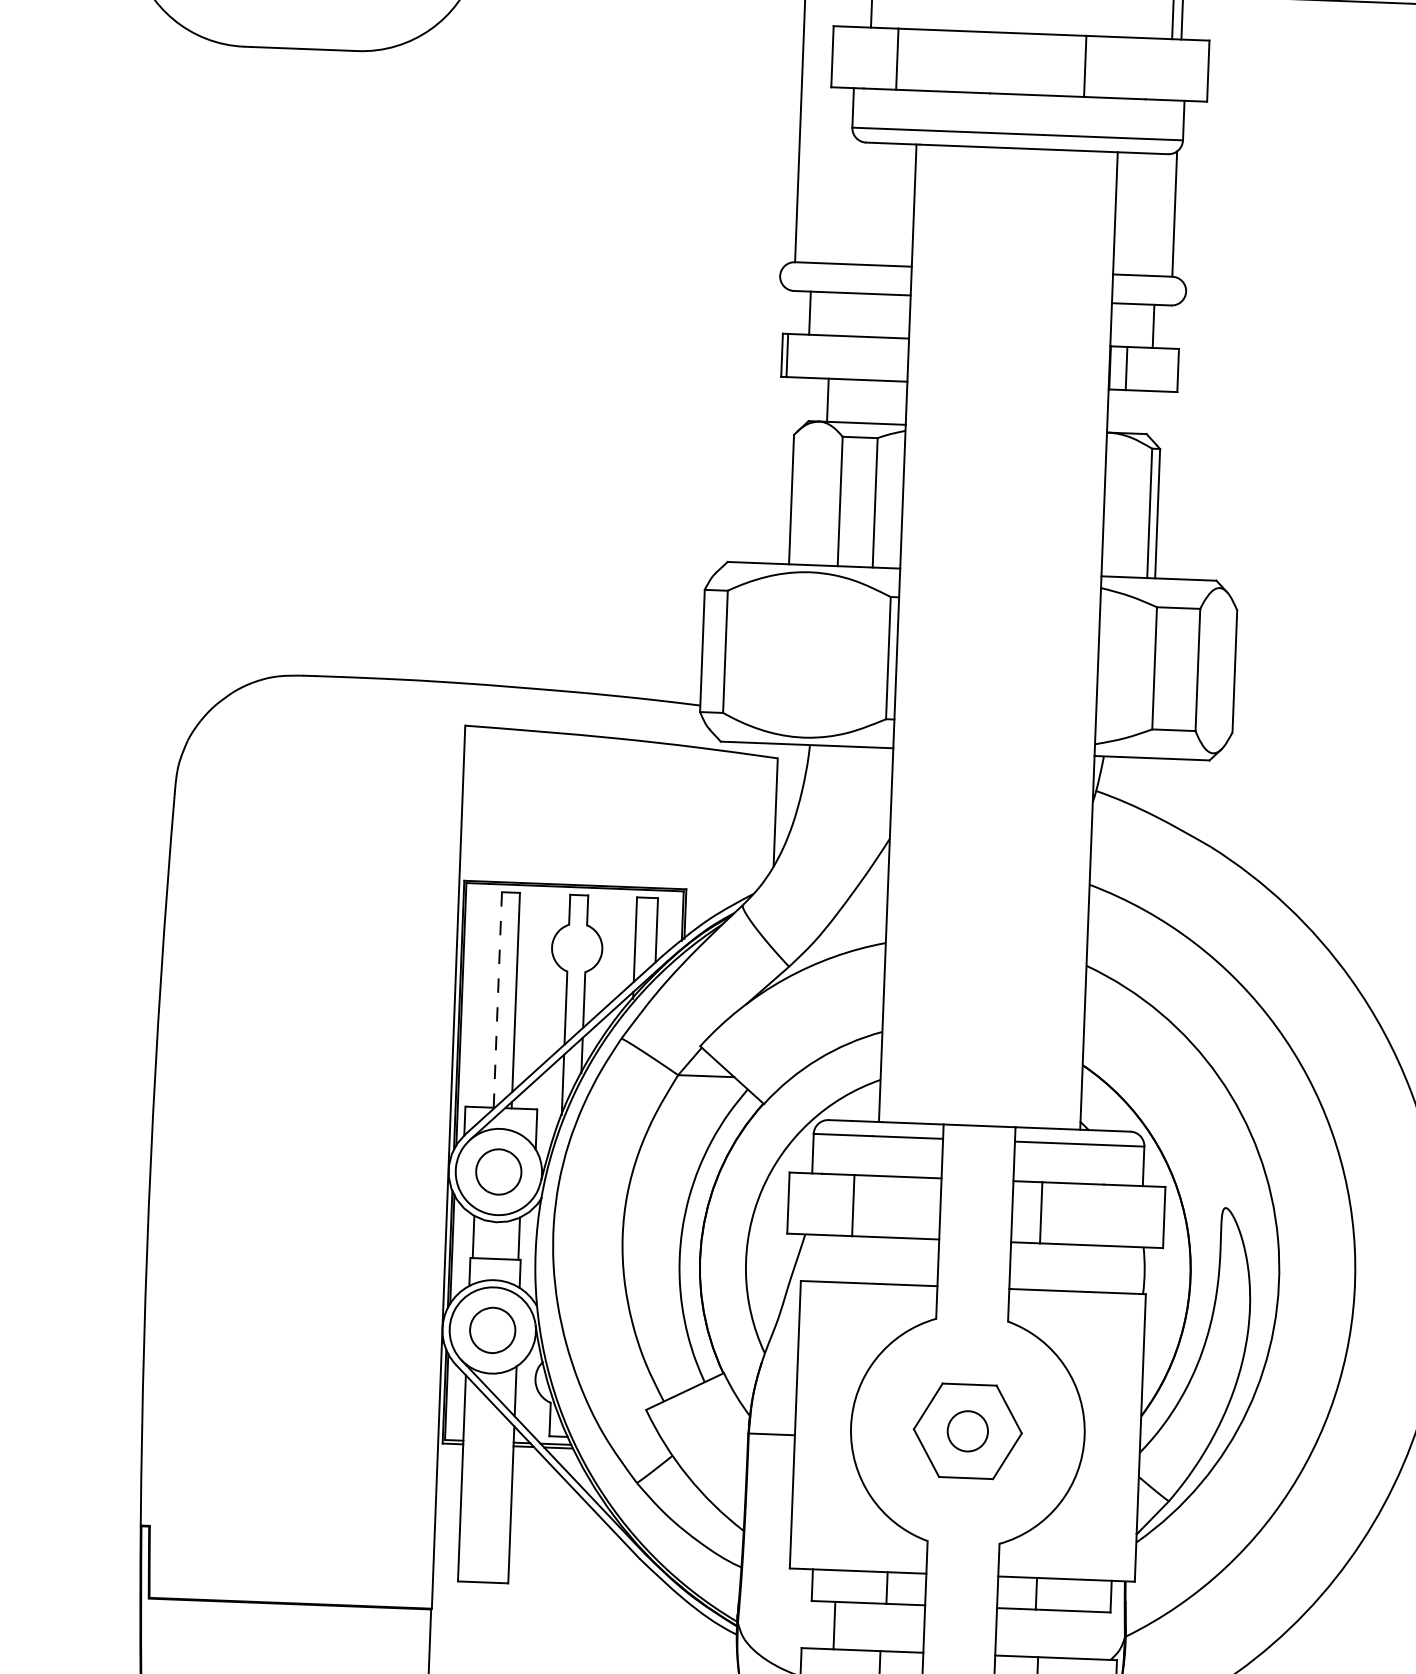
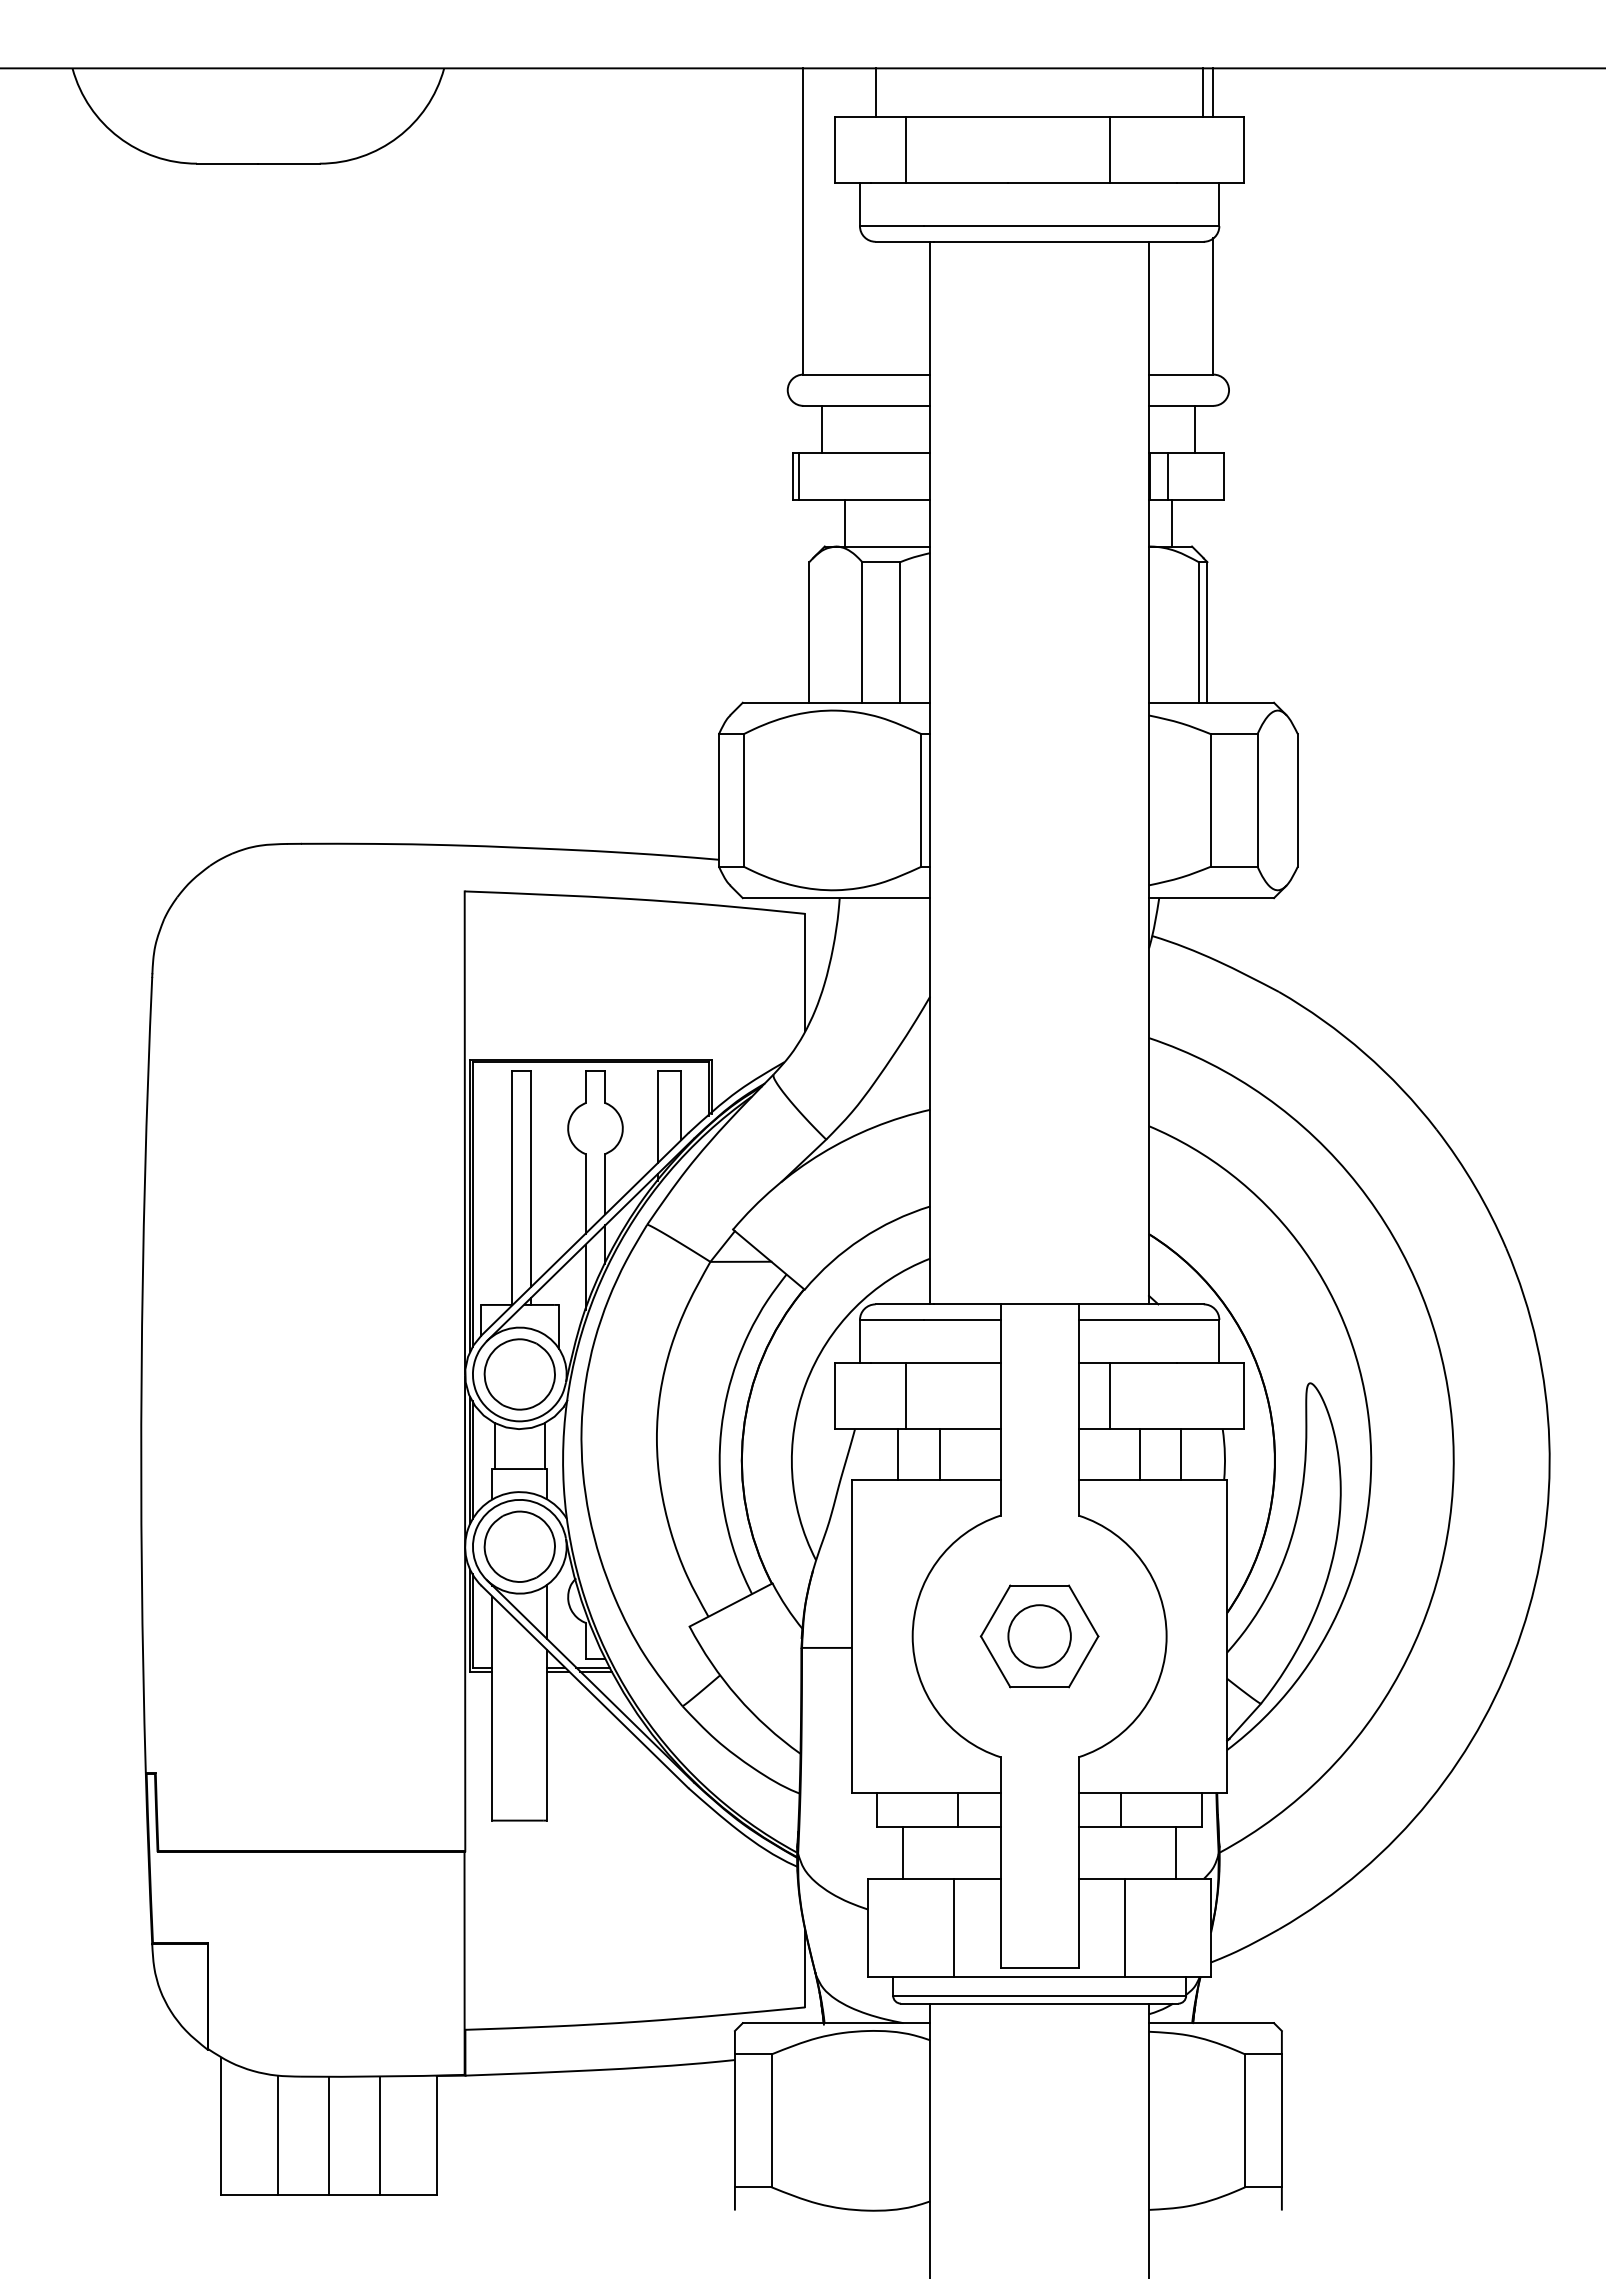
line: (1129, 411) -> (1172, 522), added
line: (497, 1000) -> (511, 1188), dashed -> solid
part: (498, 1172) -> (519, 1374), size x1.43
line: (844, 1258) -> (898, 1454), added
line: (882, 1260) -> (939, 1454), added
line: (1066, 1267) -> (1139, 1454), added
line: (1104, 1268) -> (1181, 1454), added
part: (492, 1330) -> (519, 1546), size x1.43
circle: (967, 1431) -> (1039, 1636), size x1.43
line: (1086, 1634) -> (1176, 1852), added

